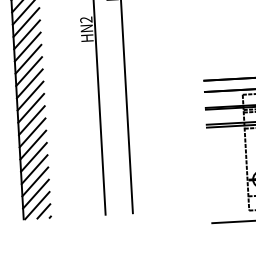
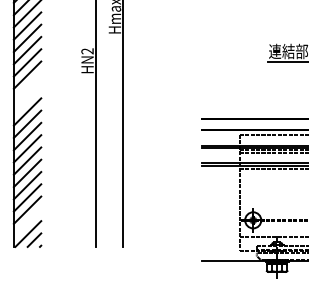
line: (28, 59) -> (27, 87), removed
line: (29, 71) -> (27, 99), removed
line: (35, 194) -> (27, 222), removed

